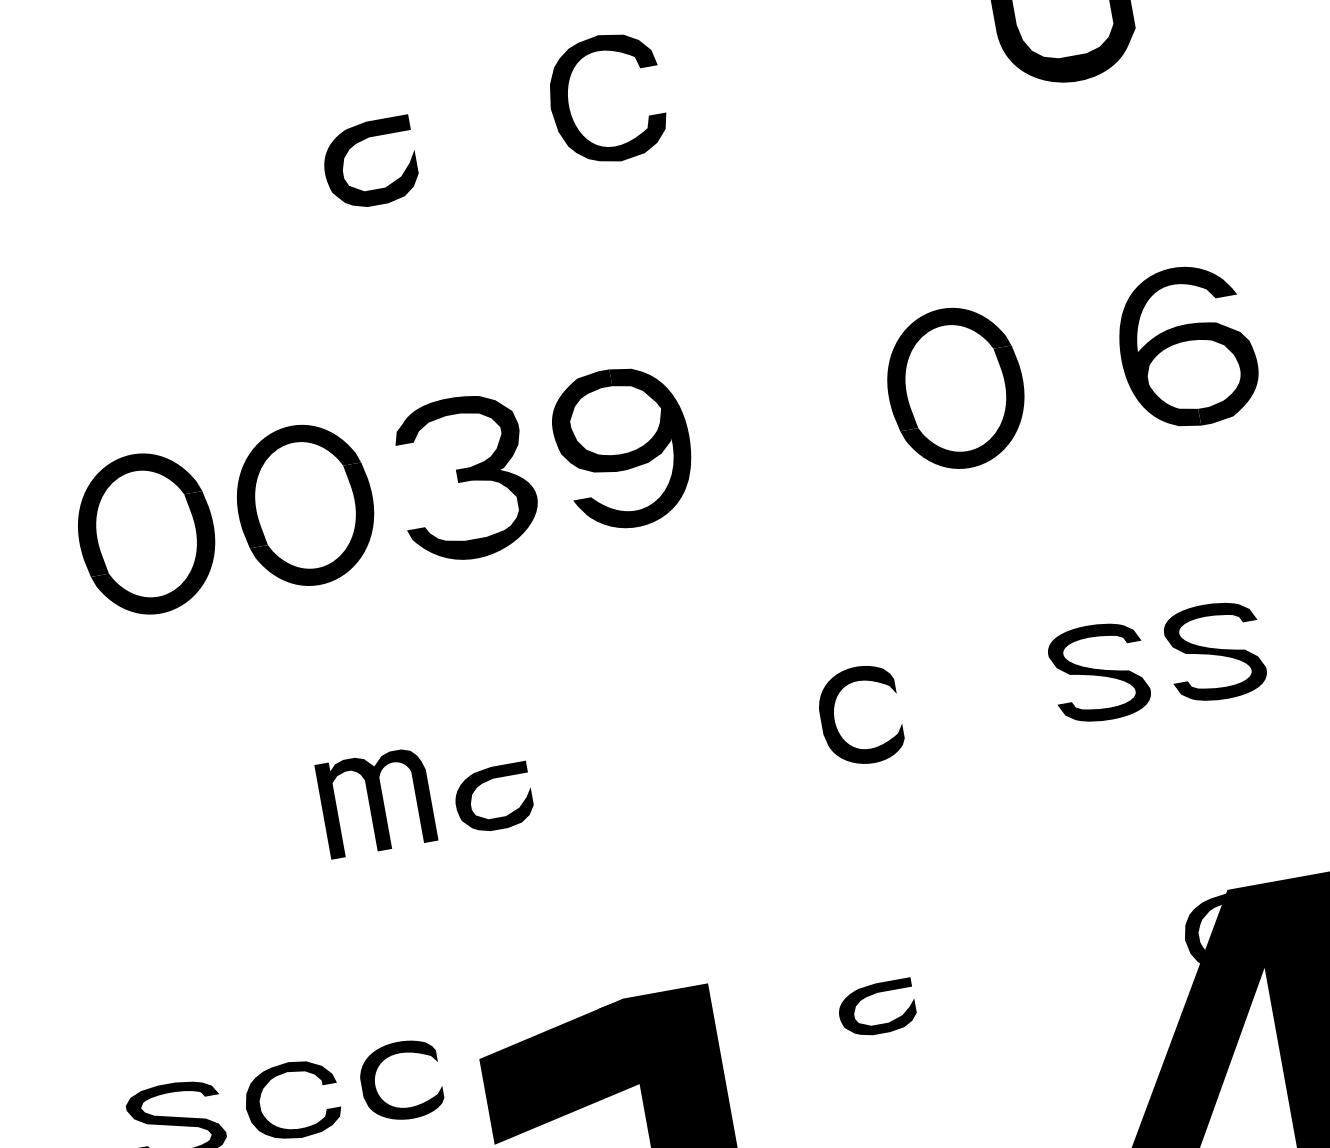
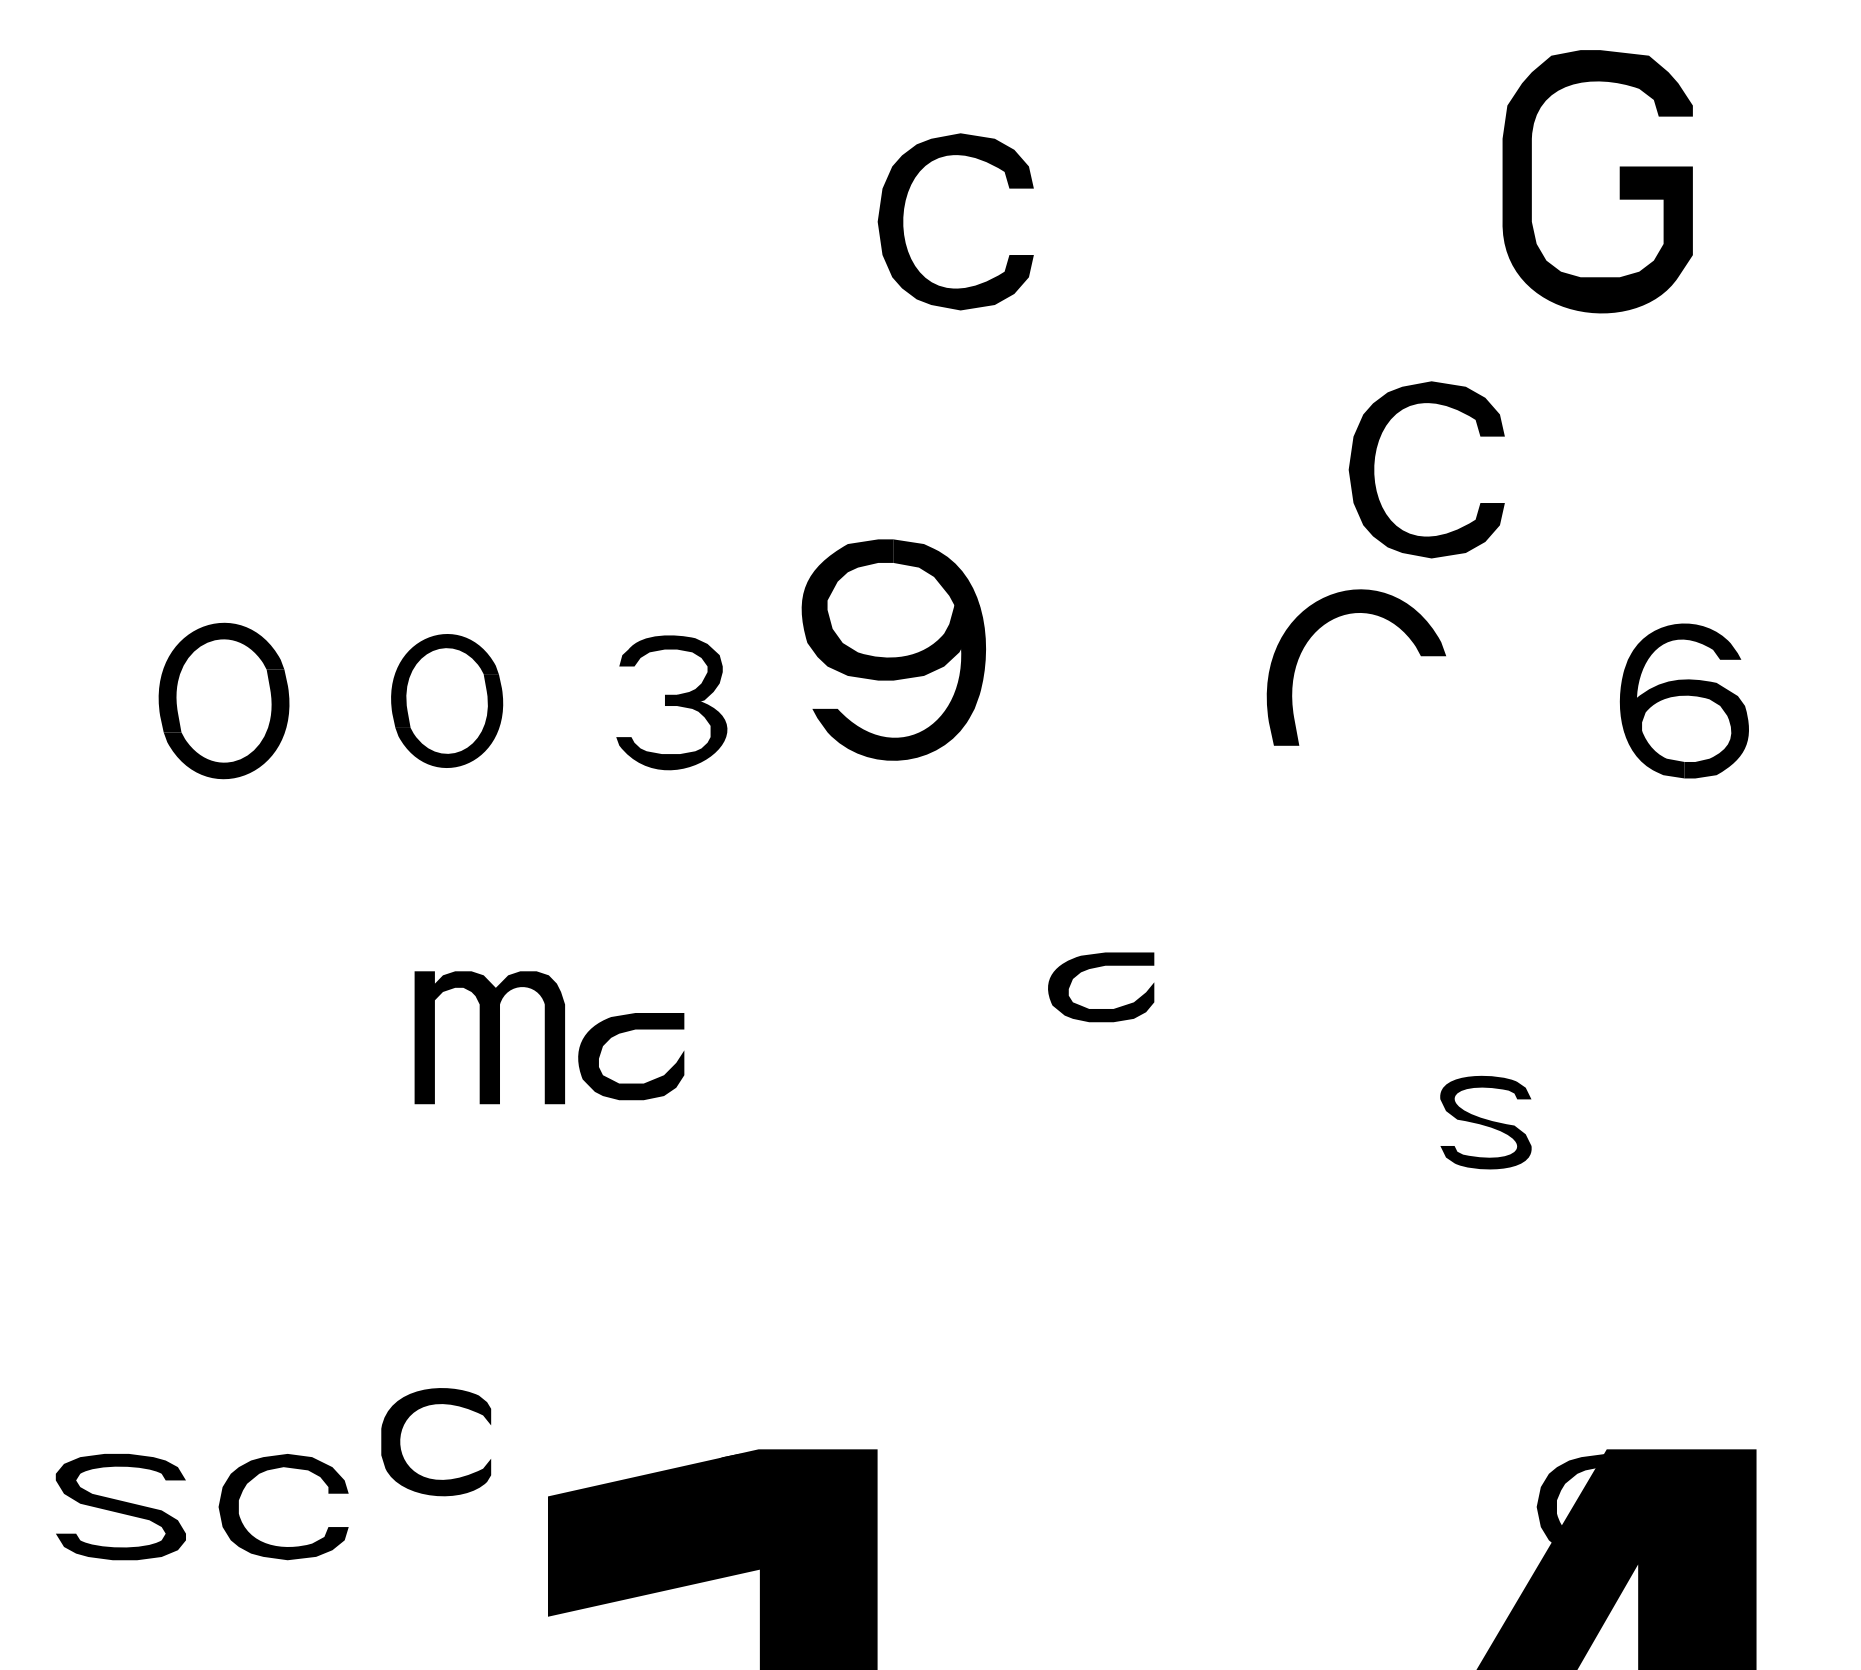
part: (359, 142) -> (609, 220), removed
part: (936, 221) -> (1374, 469), added
part: (1186, 346) -> (1684, 700), size x0.7
fill: (962, 411) -> (1363, 734), removed
part: (623, 447) -> (893, 649), moved
part: (465, 477) -> (671, 702), size x0.6
part: (304, 505) -> (446, 700), size x0.6
part: (146, 533) -> (223, 700), size x0.7
part: (1215, 651) -> (1648, 1122), removed
part: (1099, 672) -> (1485, 1122), size x0.7
fill: (860, 715) -> (1150, 1122), removed
part: (485, 782) -> (624, 1032), moved
part: (376, 802) -> (489, 1037), moved
part: (872, 995) -> (1098, 967), moved
part: (379, 1095) -> (403, 1456), moved

